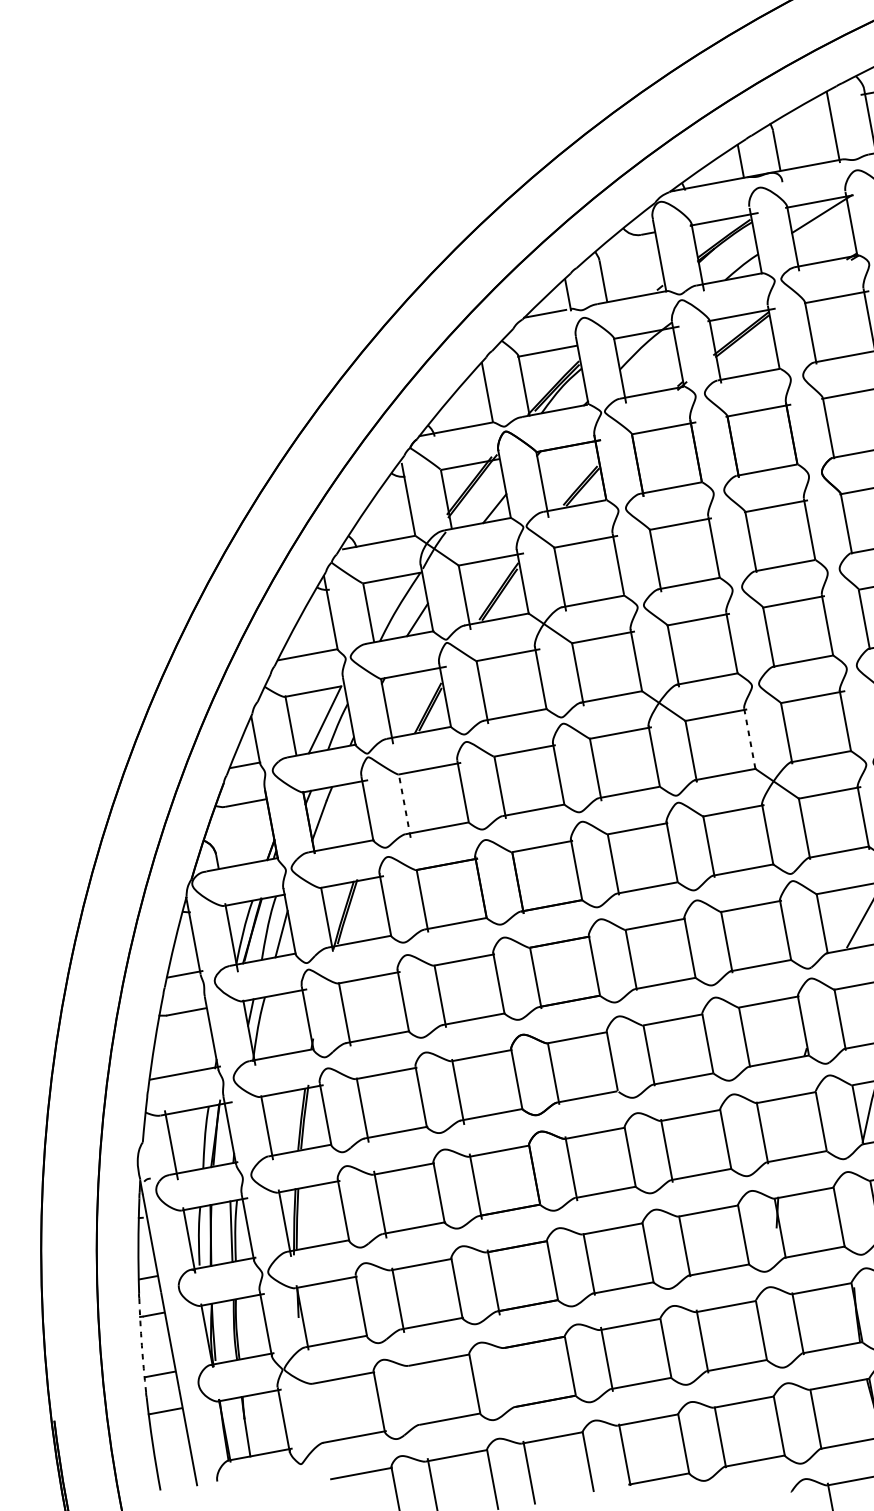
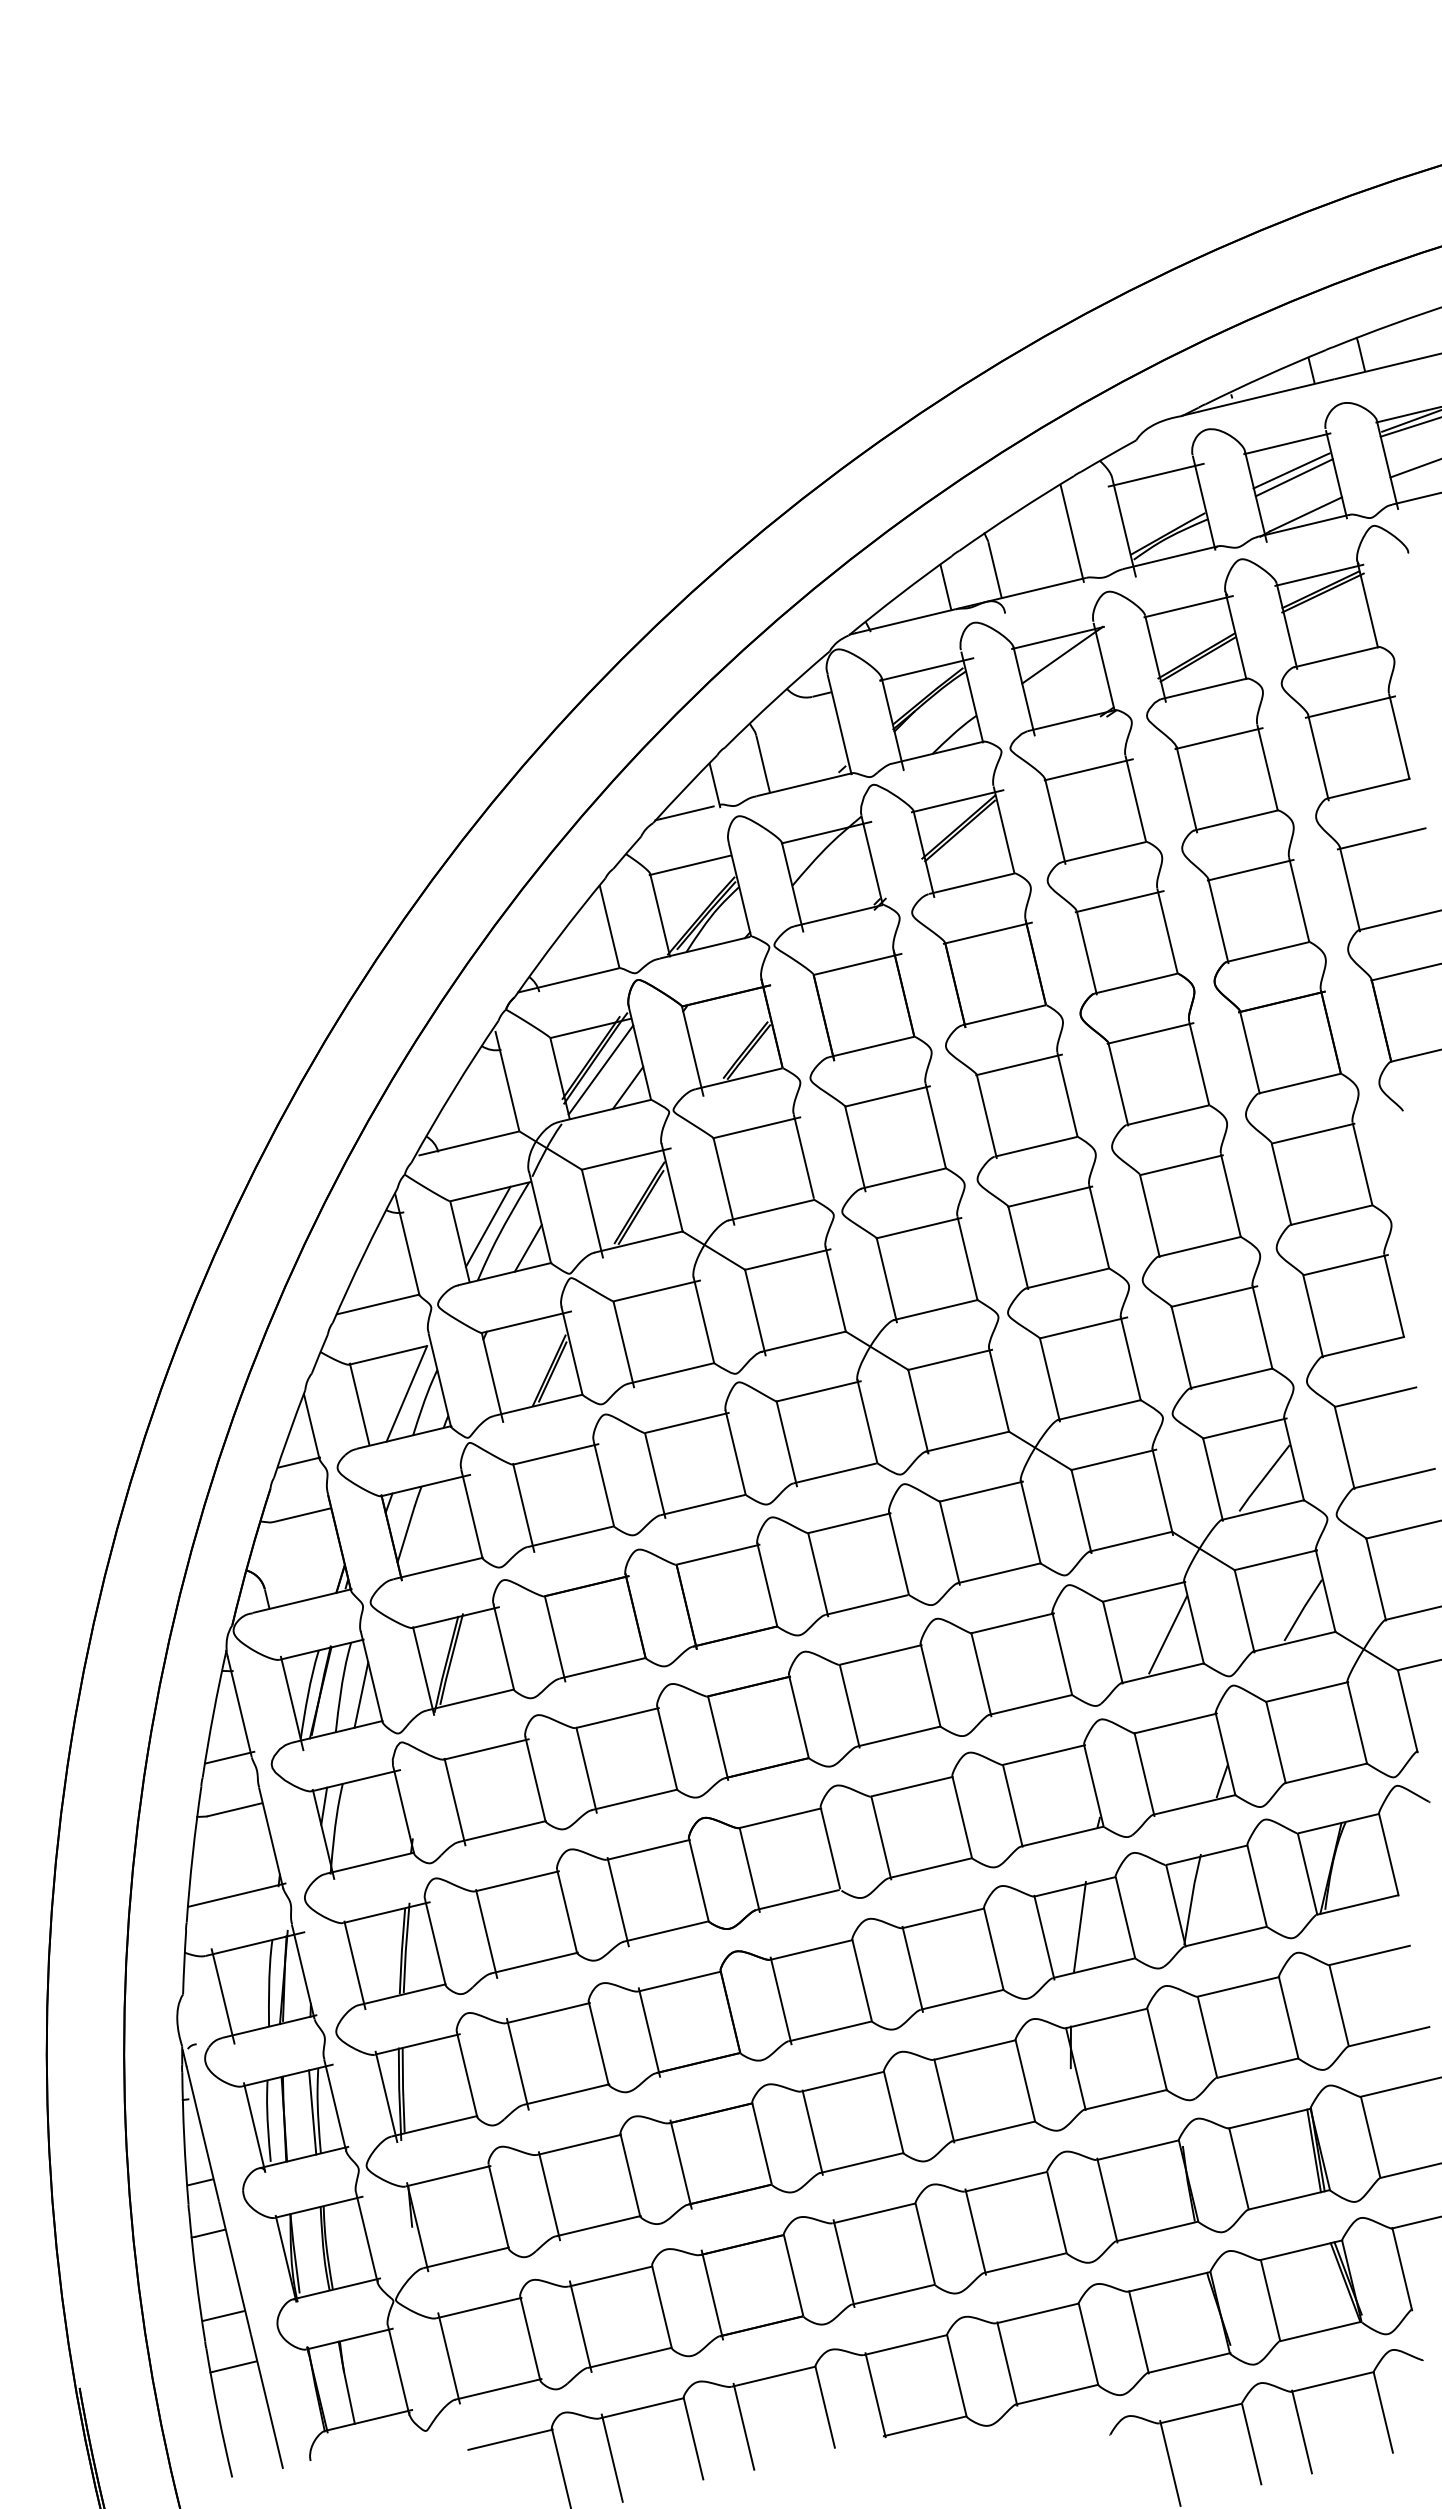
line: (475, 494) -> (600, 1069), added
line: (388, 602) -> (487, 1226), added
line: (750, 739) -> (999, 1390), dashed -> solid
line: (404, 805) -> (523, 1507), dashed -> solid
line: (788, 1126) -> (1079, 1926), added
arc: (142, 1345) -> (196, 2276), dashed -> solid
line: (511, 1376) -> (712, 2294), added
line: (415, 1394) -> (580, 2326), added
line: (319, 1413) -> (448, 2358), added

